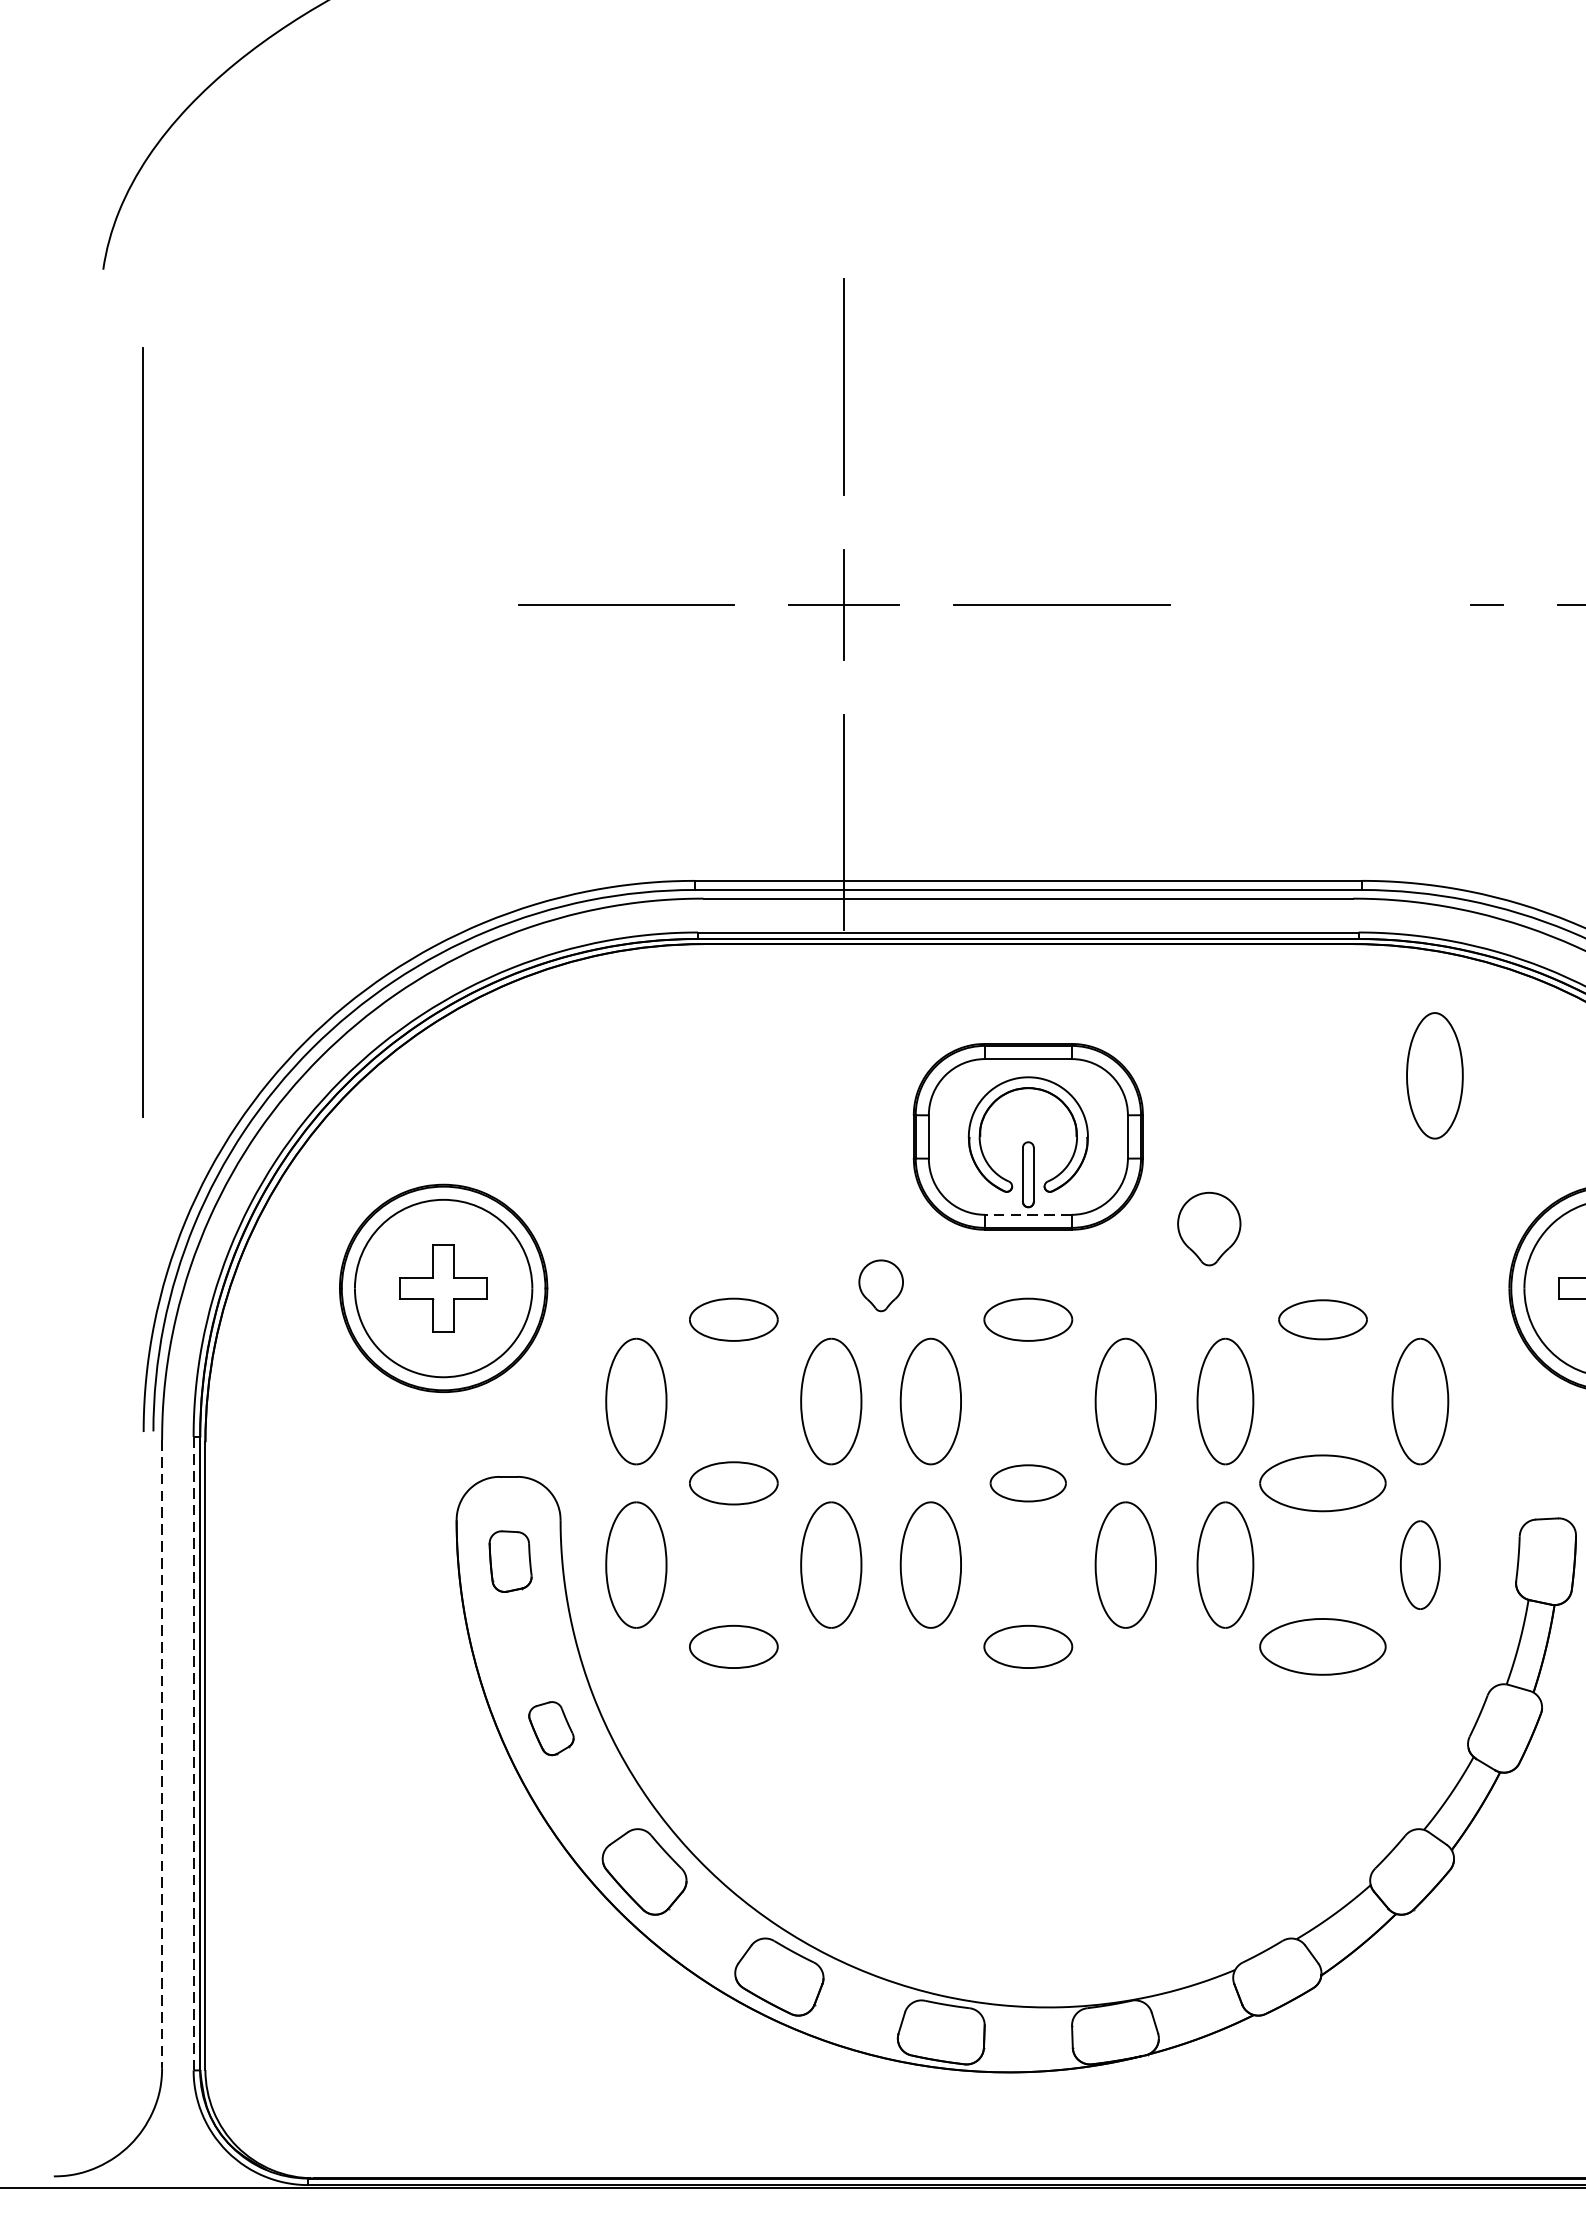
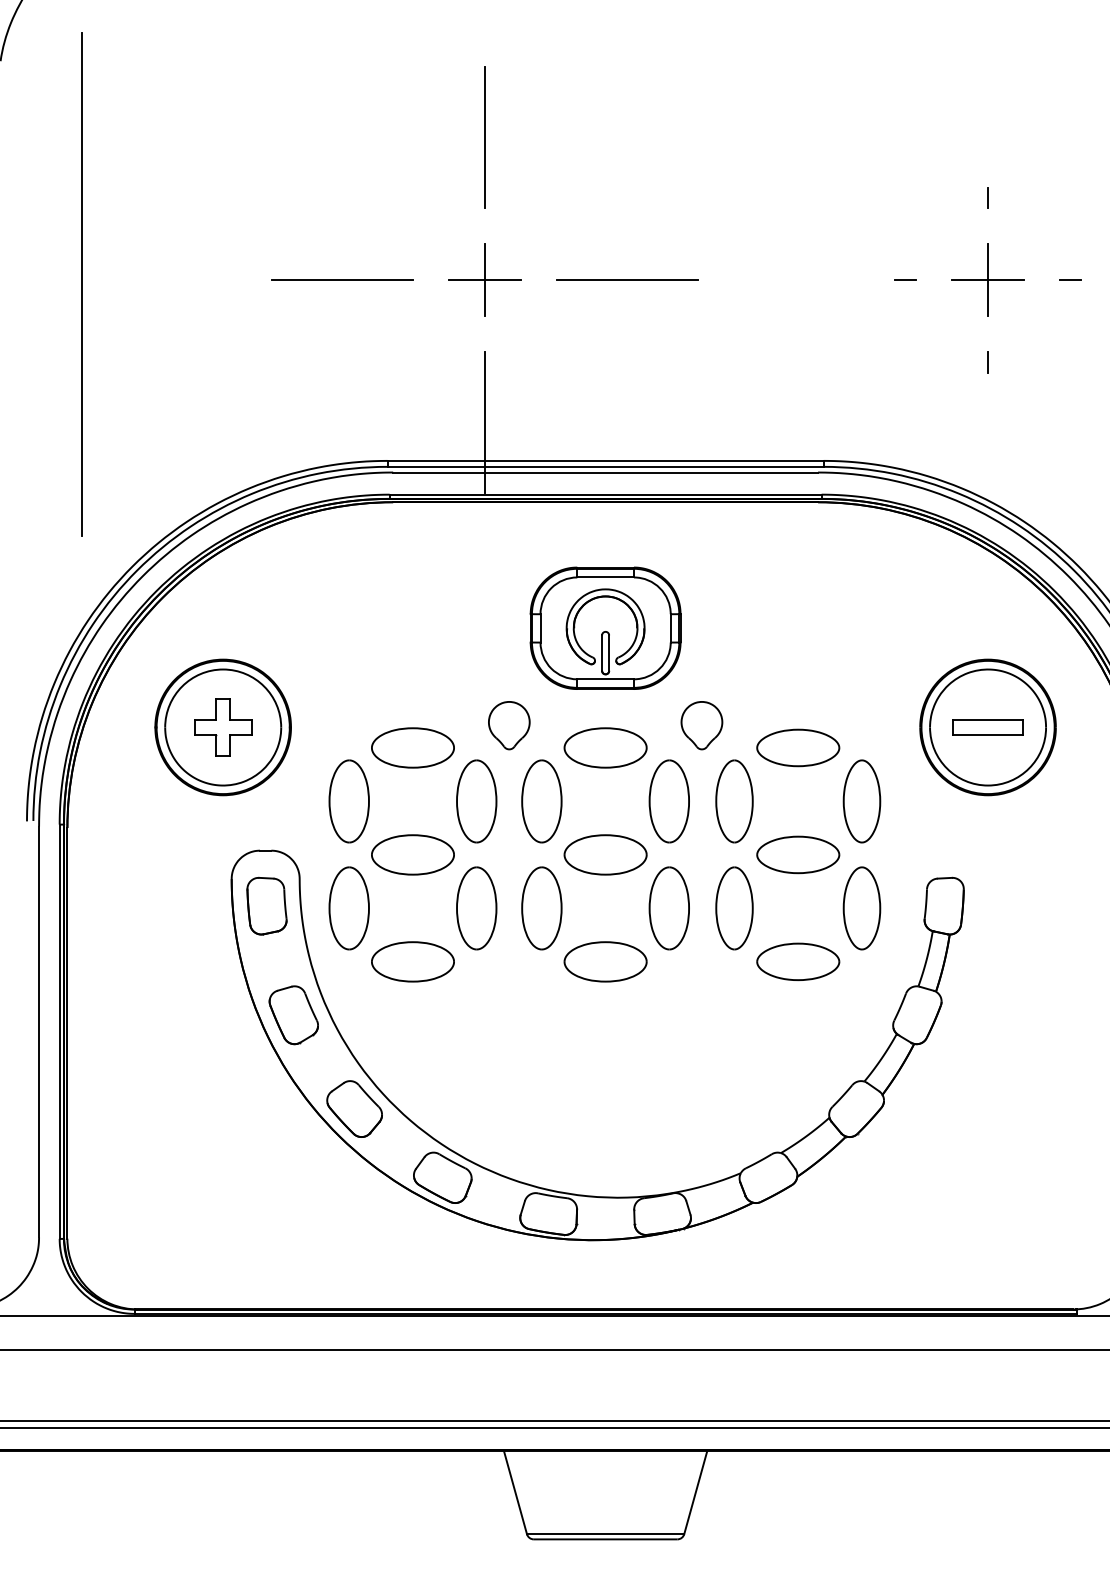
line: (142, 731) -> (81, 284), moved
part: (1434, 1075) -> (871, 588), removed
line: (1028, 1215) -> (605, 679), dashed -> solid
part: (1208, 1228) -> (701, 725), moved
part: (881, 1285) -> (509, 725), size x1.43
part: (733, 1319) -> (412, 747), size x1.43
part: (1028, 1319) -> (605, 747), size x1.43
part: (1323, 1319) -> (798, 747), size x1.43
part: (733, 1482) -> (412, 854), size x1.43
part: (1028, 1482) -> (605, 854), size x1.67
part: (509, 1560) -> (266, 905), size x1.43
part: (1419, 1565) -> (861, 908), size x1.43
part: (733, 1646) -> (412, 961), size x1.43
part: (1028, 1646) -> (605, 961), size x1.43
part: (551, 1728) -> (293, 1015), size x1.67
line: (193, 1753) -> (59, 1031), dashed -> solid
line: (162, 1754) -> (39, 1032), dashed -> solid

